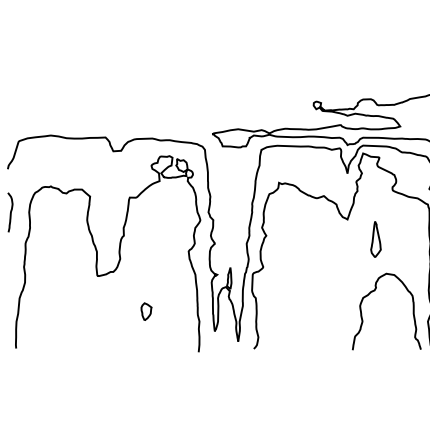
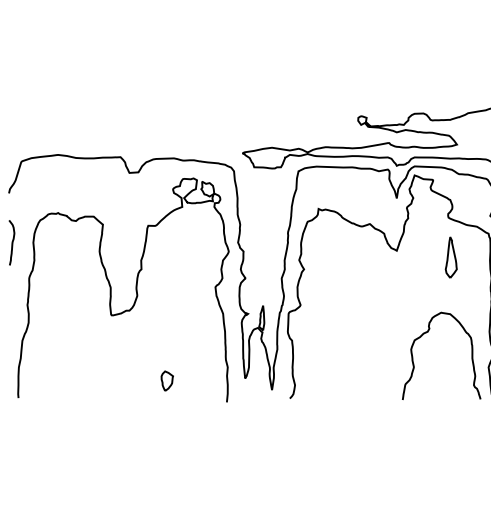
part: (375, 239) -> (450, 257), moved
part: (145, 311) -> (166, 380), moved

